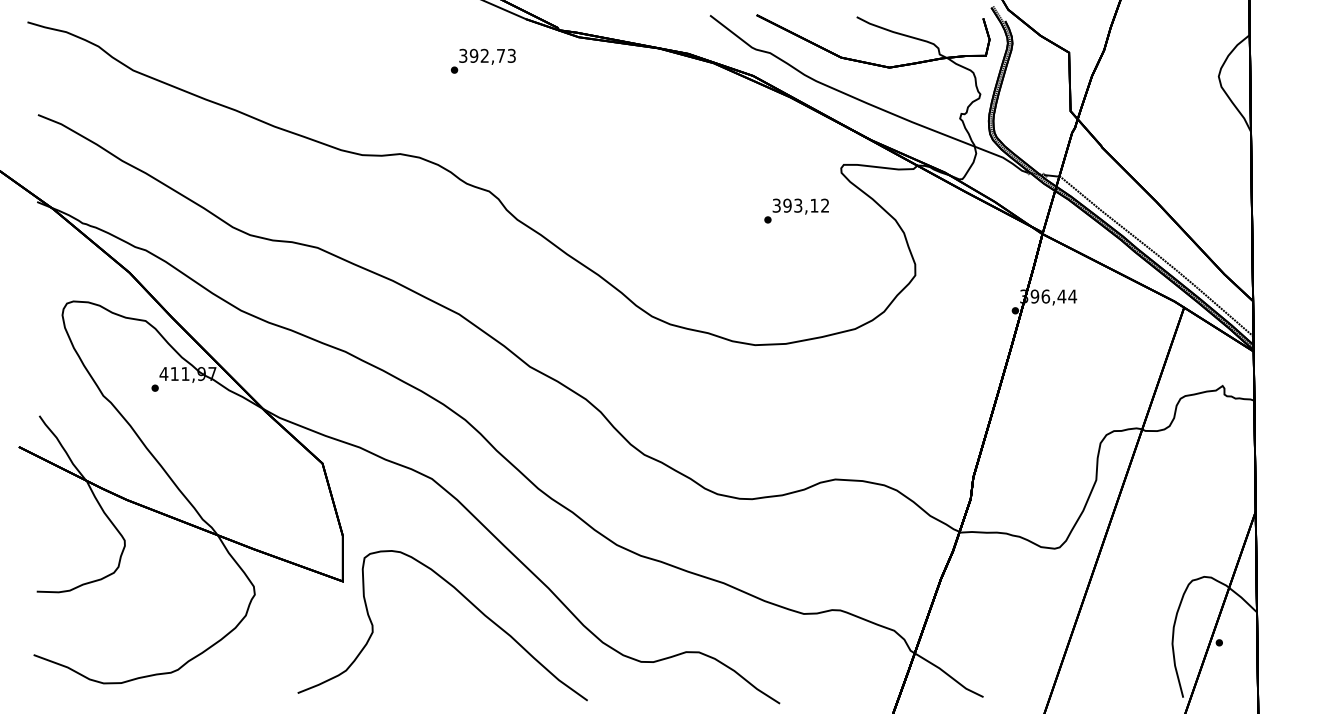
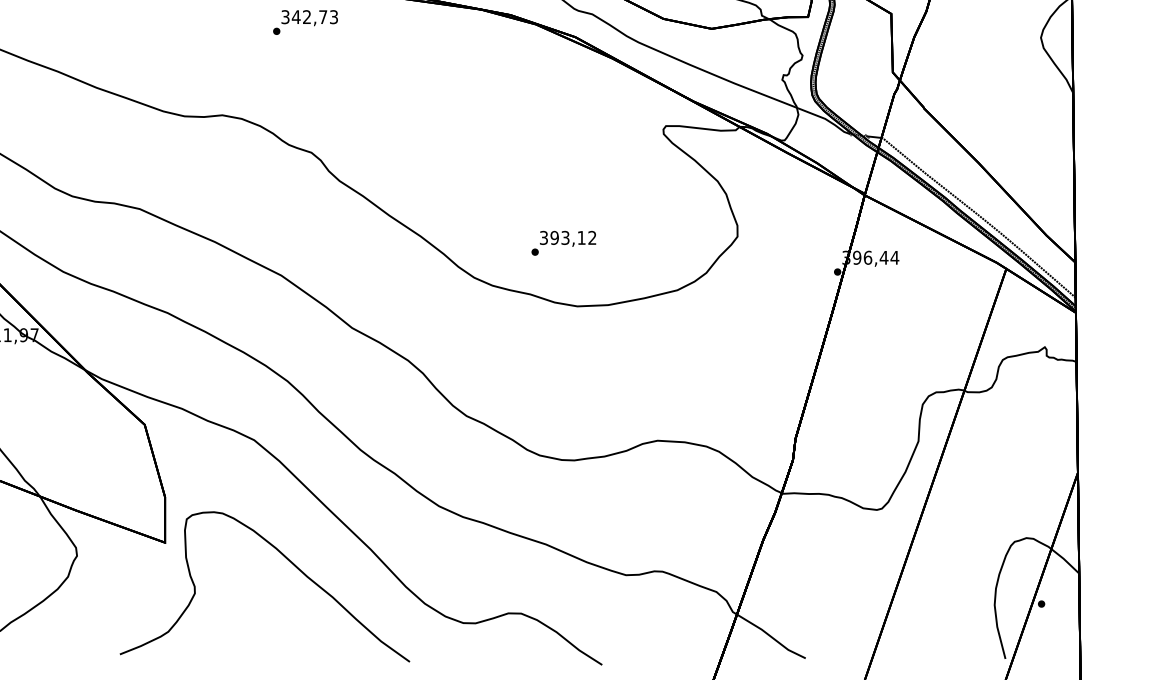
text: (473, 55) -> (295, 16), 392,73 -> 342,73
text: (796, 210) -> (563, 242), moved

